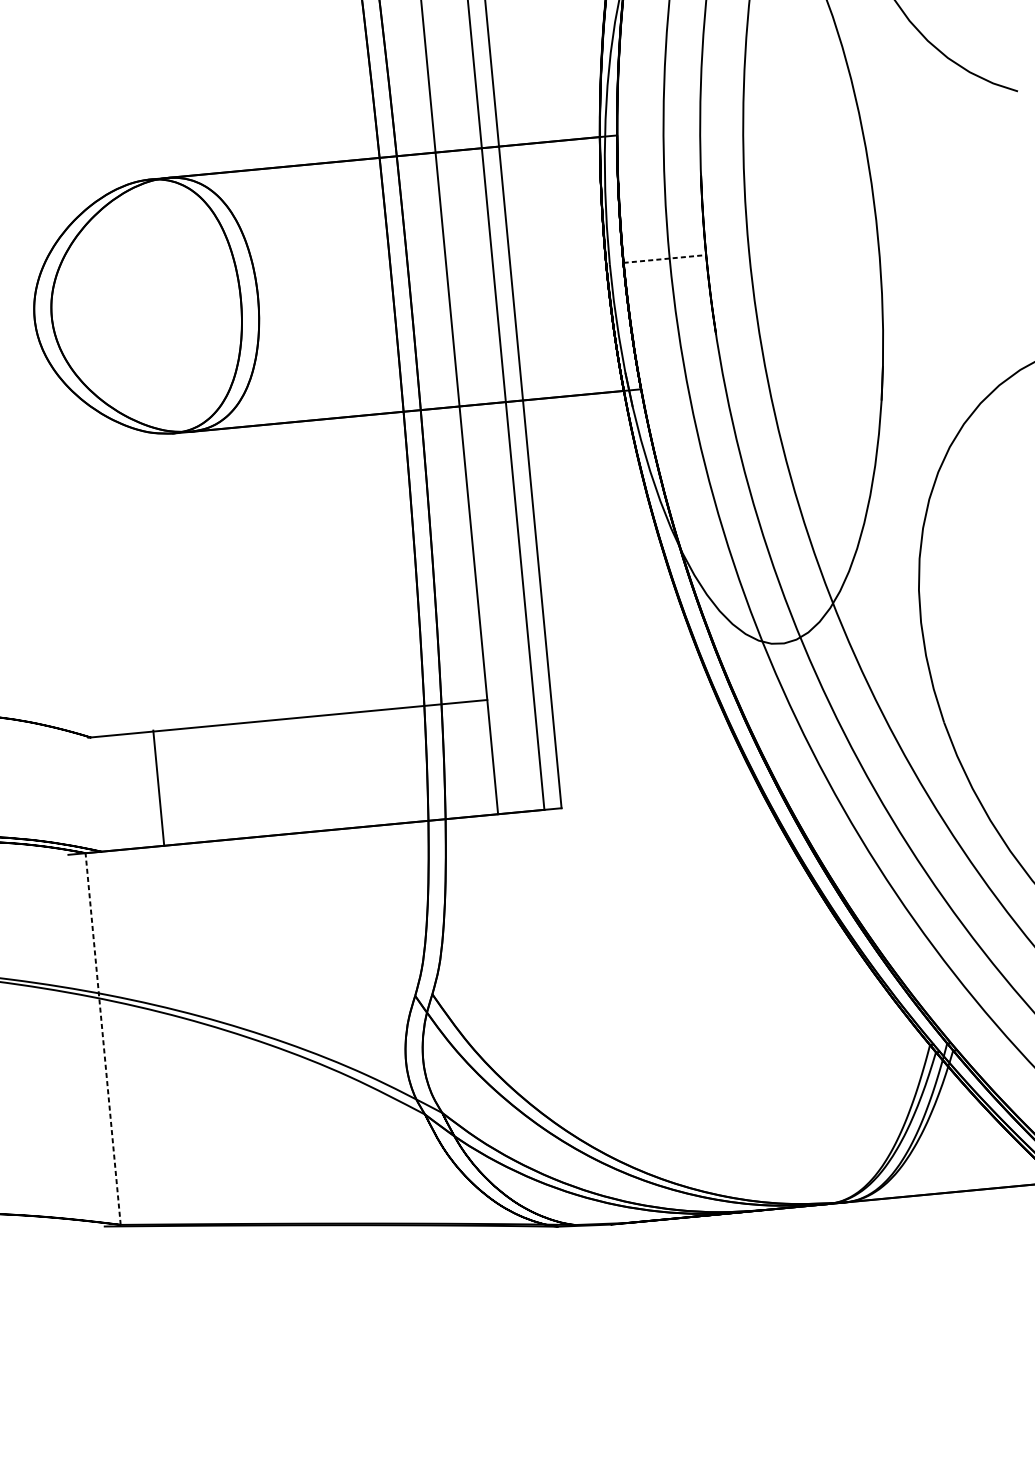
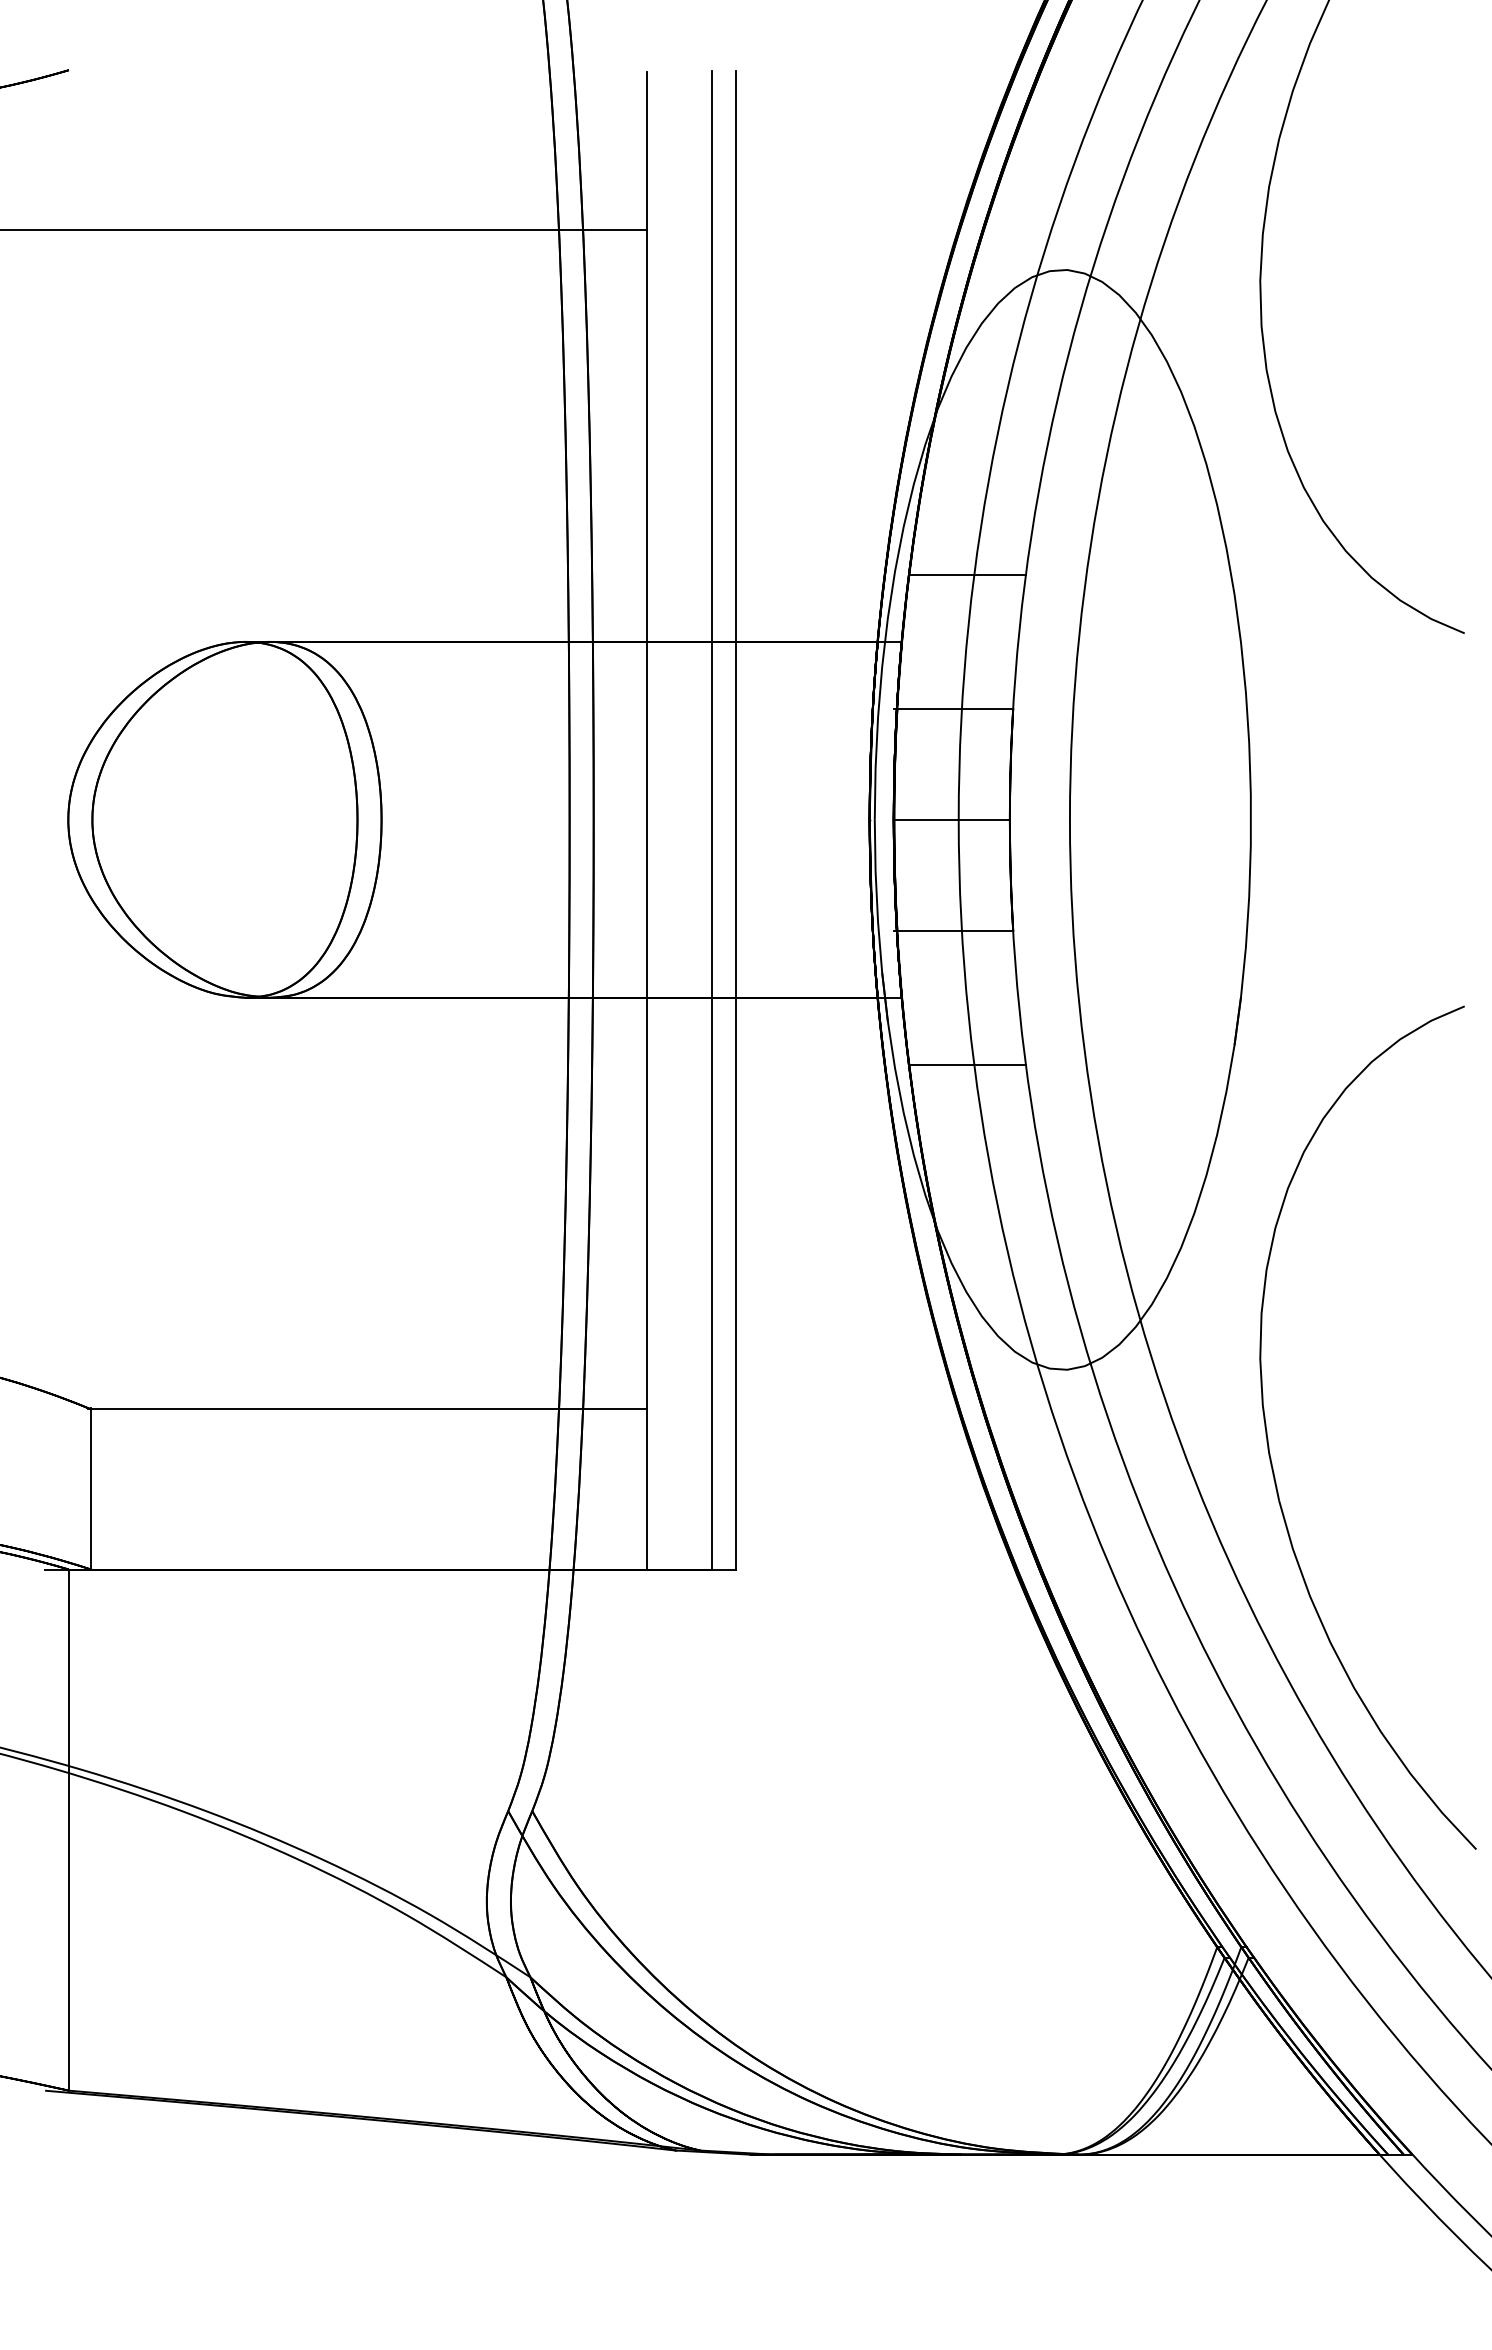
line: (659, 83) -> (967, 575), added
line: (658, 179) -> (953, 708), added
line: (665, 258) -> (952, 819), dashed -> solid
line: (673, 338) -> (953, 931), added
line: (692, 432) -> (967, 1064), added
line: (159, 787) -> (91, 1488), moved
line: (102, 1039) -> (68, 1830), dashed -> solid

